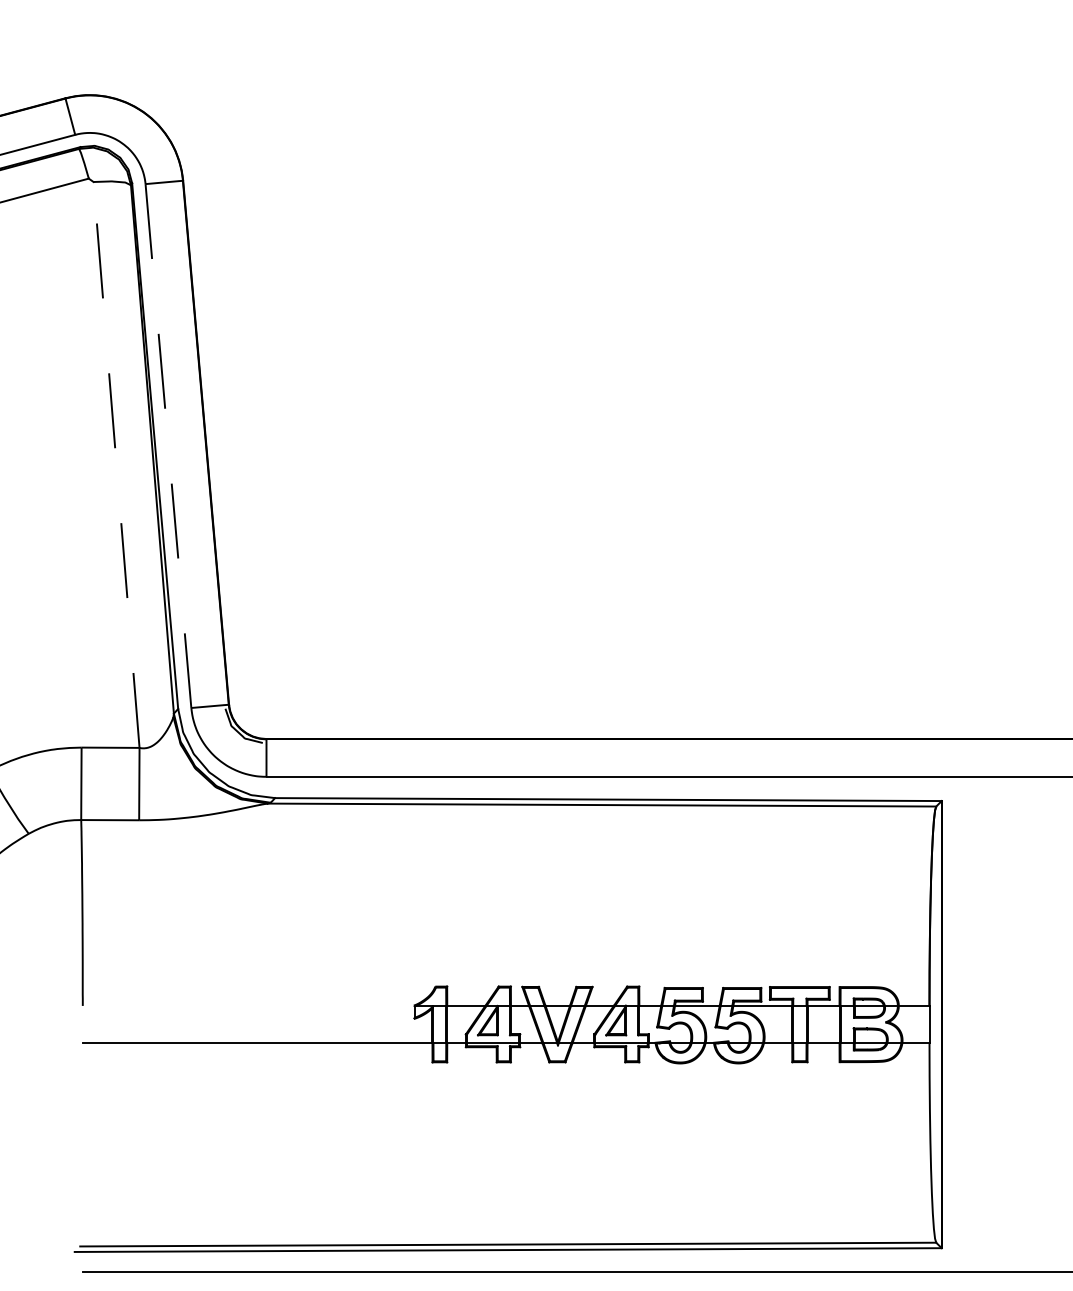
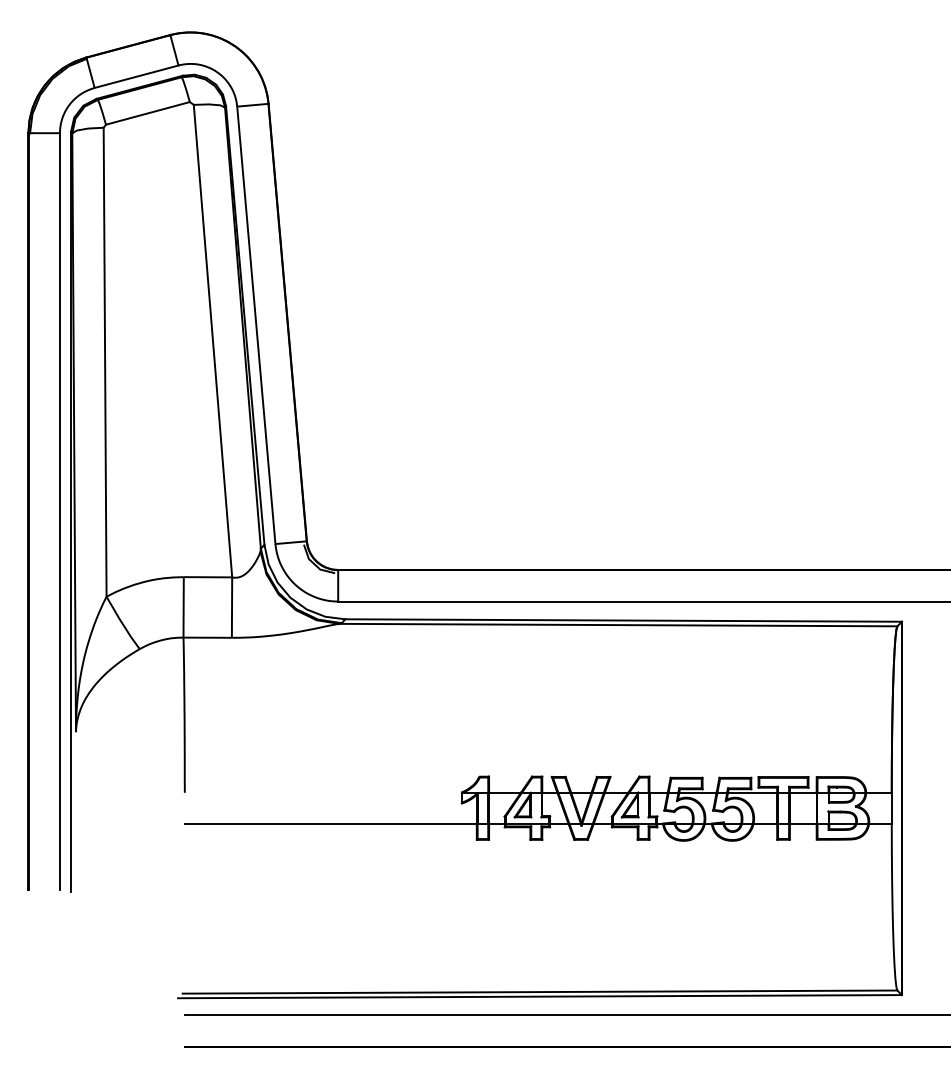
line: (168, 446) -> (256, 325), dashed -> solid
line: (115, 464) -> (212, 340), dashed -> solid

